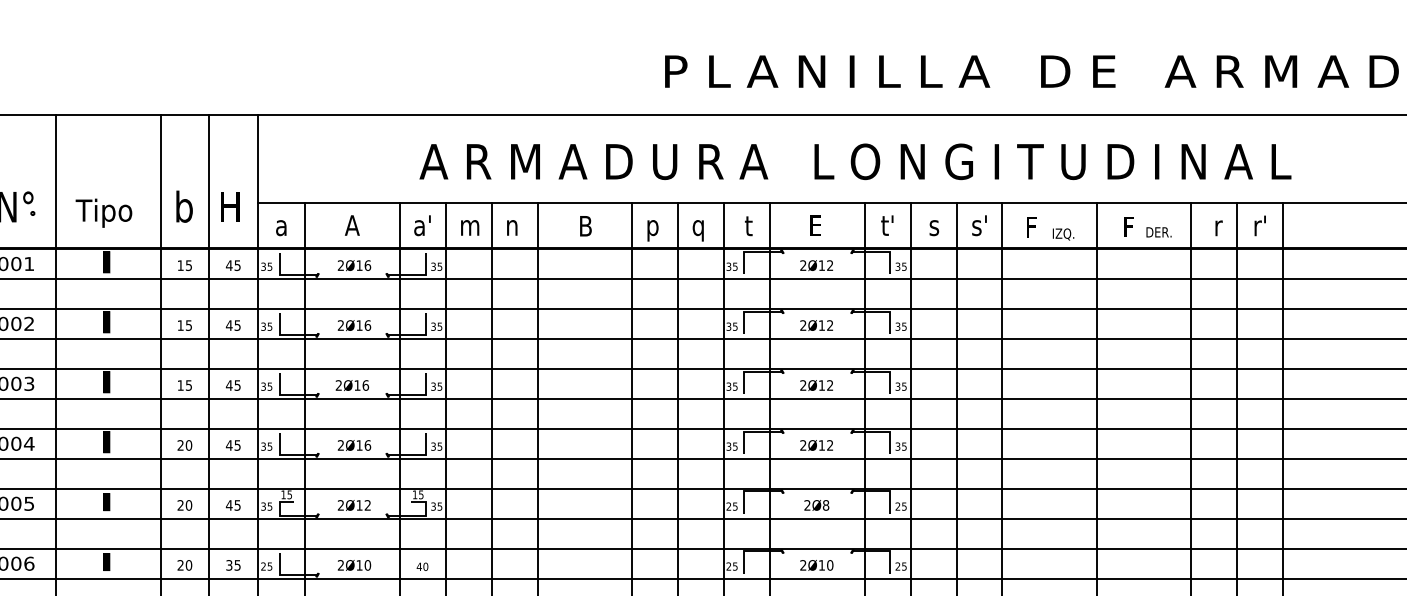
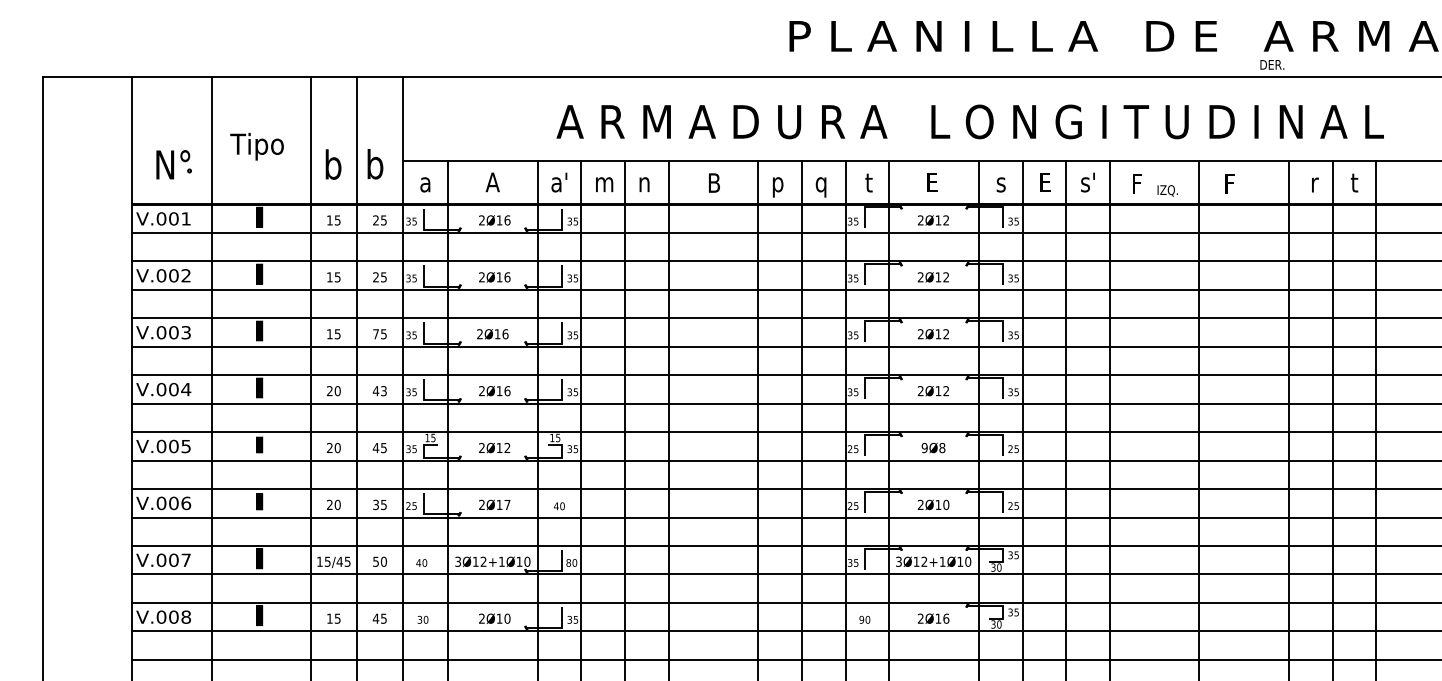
text: (229, 206) -> (376, 164), H -> b
text: (103, 212) -> (256, 146), moved
text: (887, 225) -> (1000, 182), t' -> s
text: (934, 225) -> (1045, 182), s -> E
text: (1260, 225) -> (1354, 182), r' -> t
text: (1159, 231) -> (1272, 64), moved
text: (228, 265) -> (375, 220), 45 -> 25
text: (228, 325) -> (375, 277), 45 -> 25
text: (228, 385) -> (375, 334), 45 -> 75
text: (237, 444) -> (383, 390), 45 -> 43
text: (807, 505) -> (924, 448), 2Ø8 -> 9Ø8
text: (367, 564) -> (507, 504), 2Ø10 -> 2Ø17

